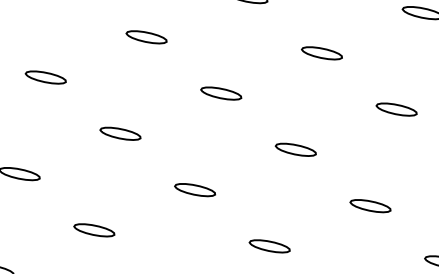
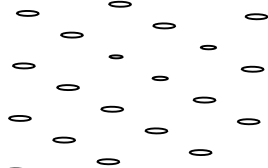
part: (145, 36) -> (115, 56), size x0.6
part: (322, 53) -> (208, 47), size x0.7
part: (219, 93) -> (159, 78), size x0.7

